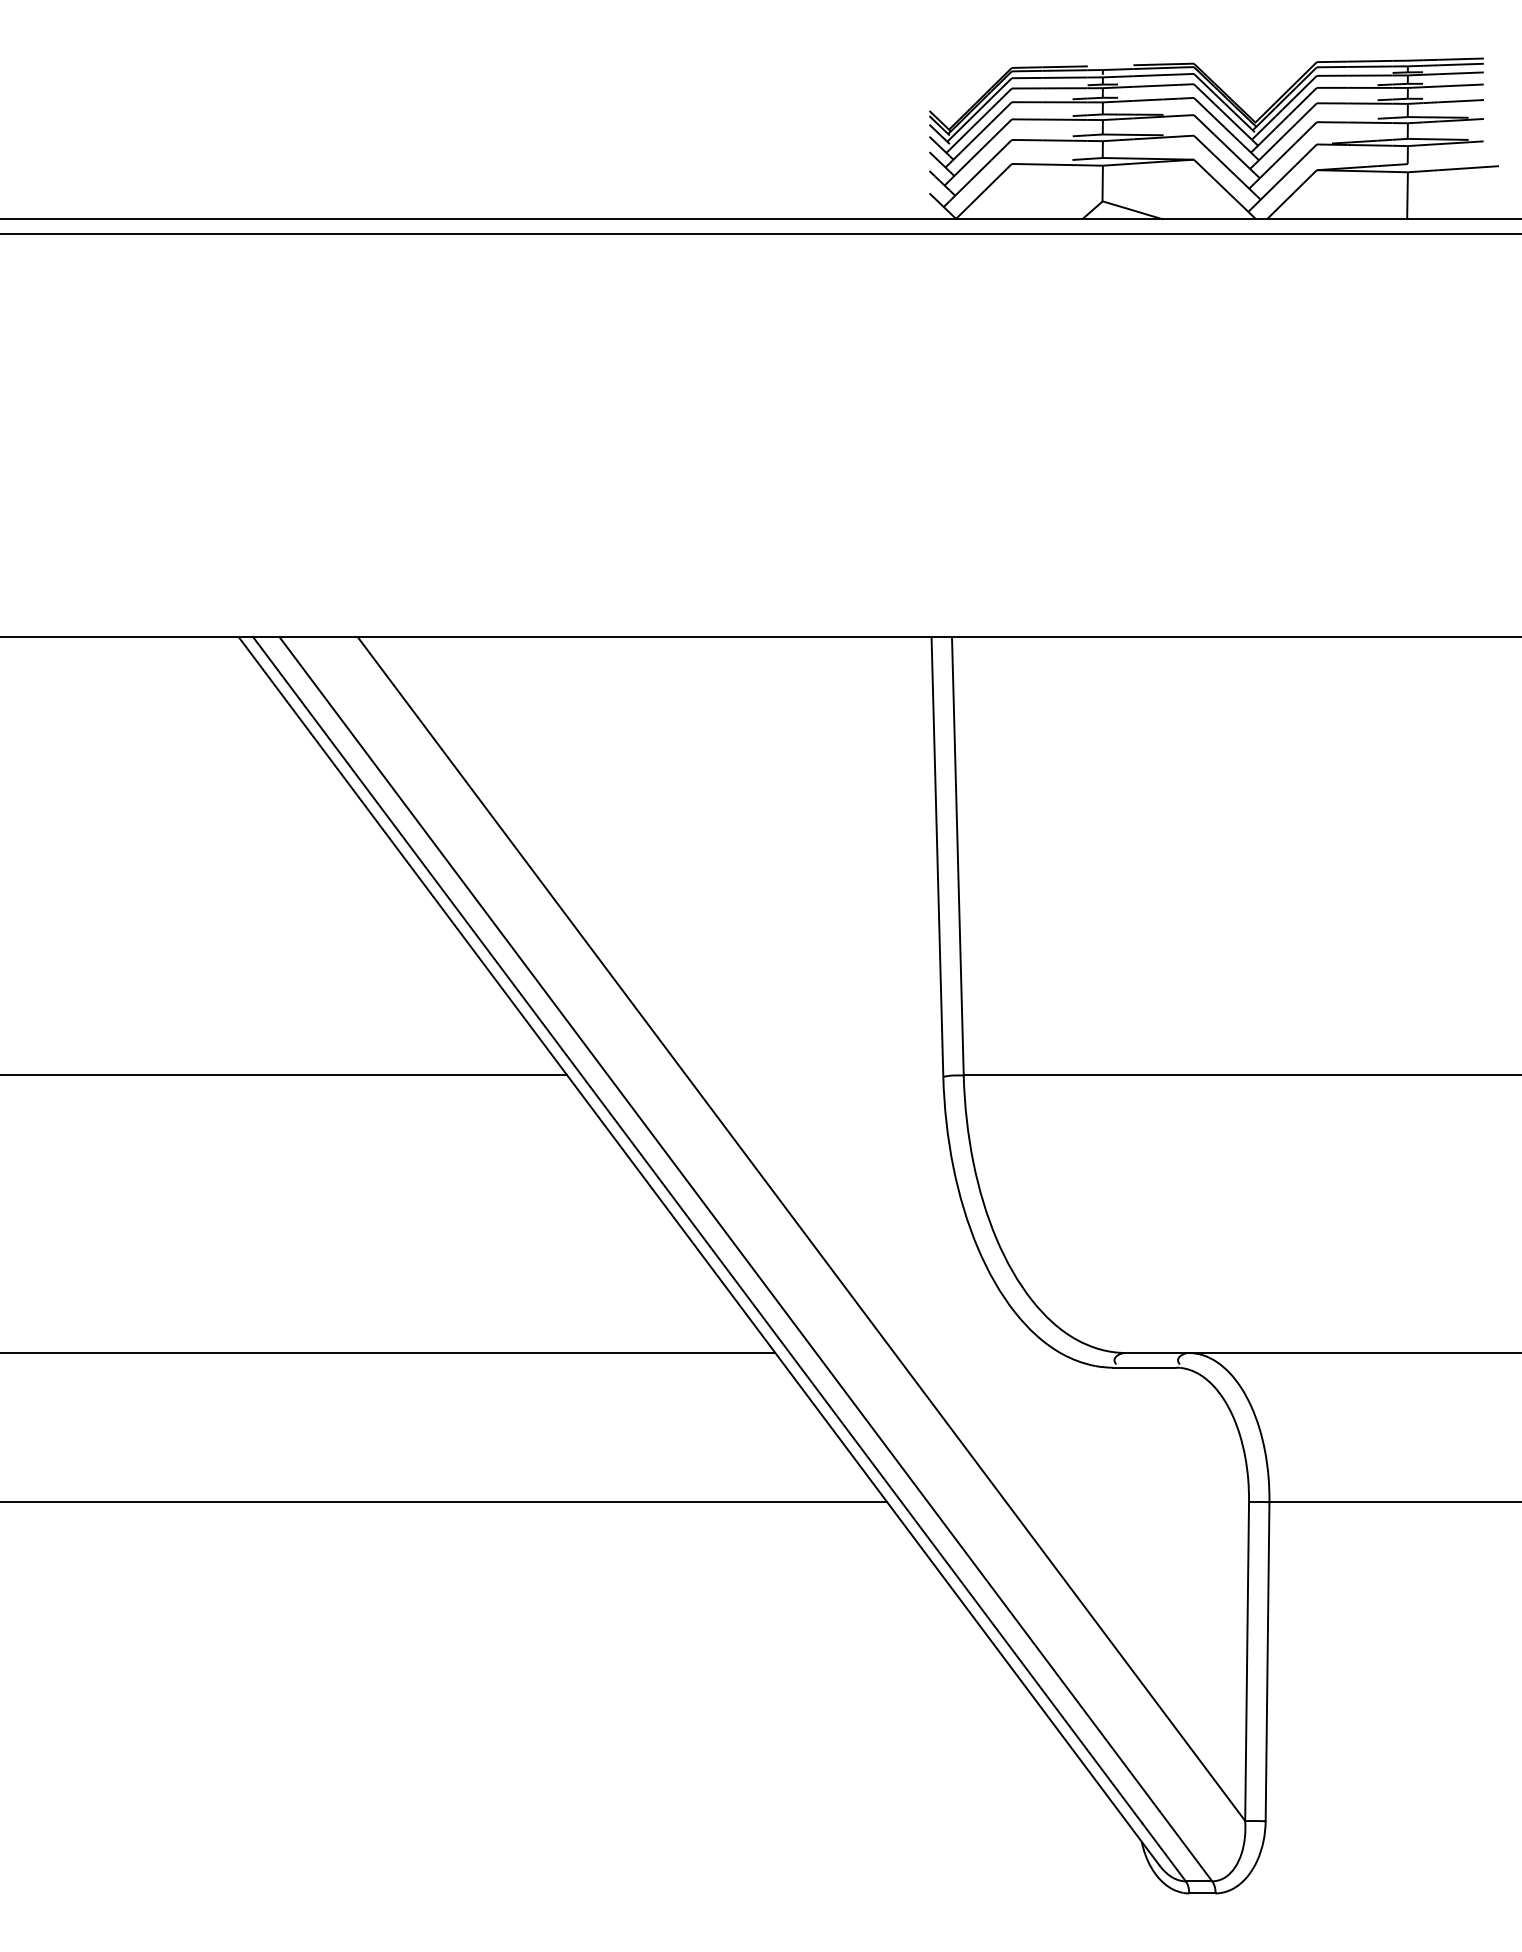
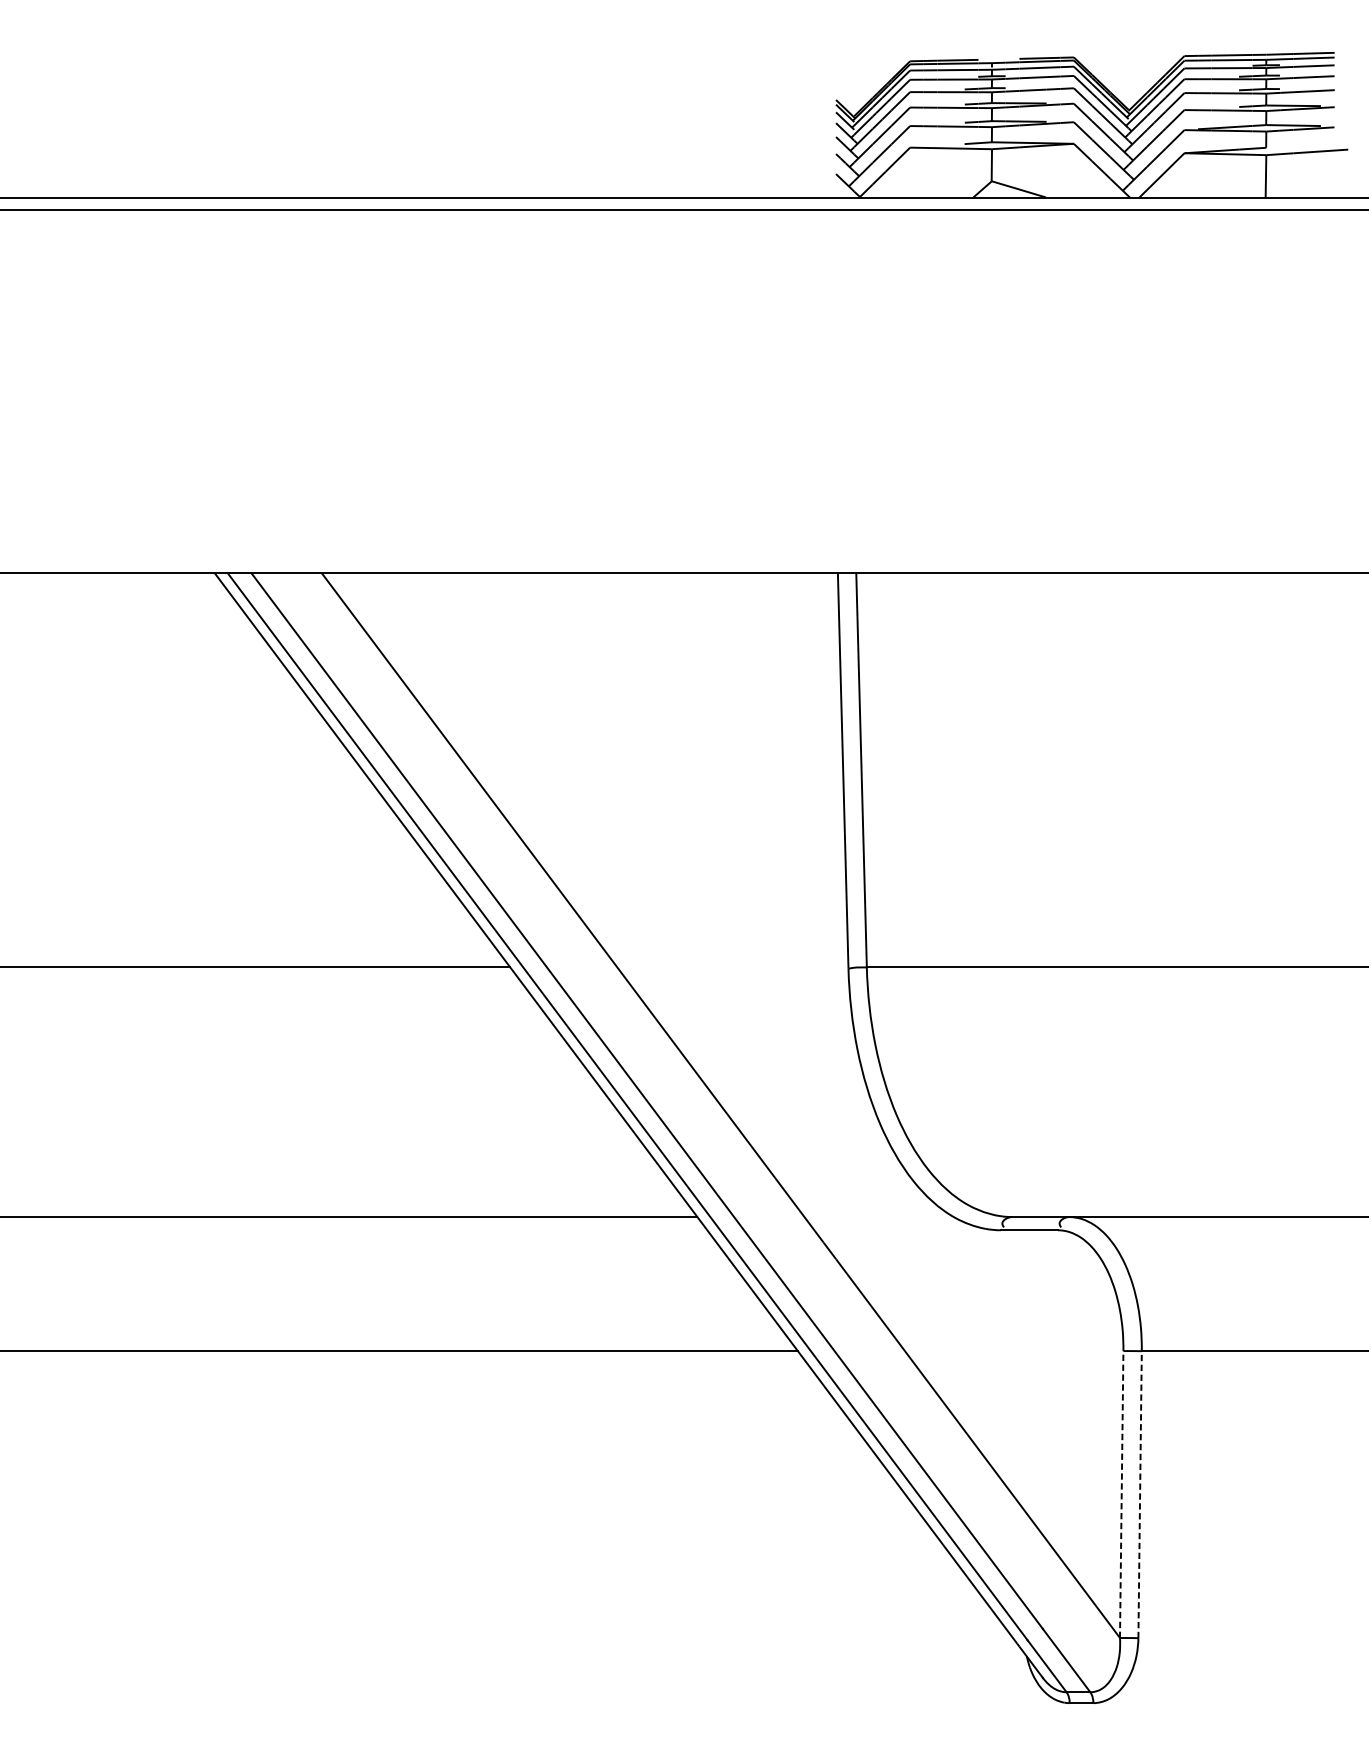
line: (1247, 1661) -> (1122, 1494), solid -> dashed
line: (1267, 1661) -> (1140, 1494), solid -> dashed

